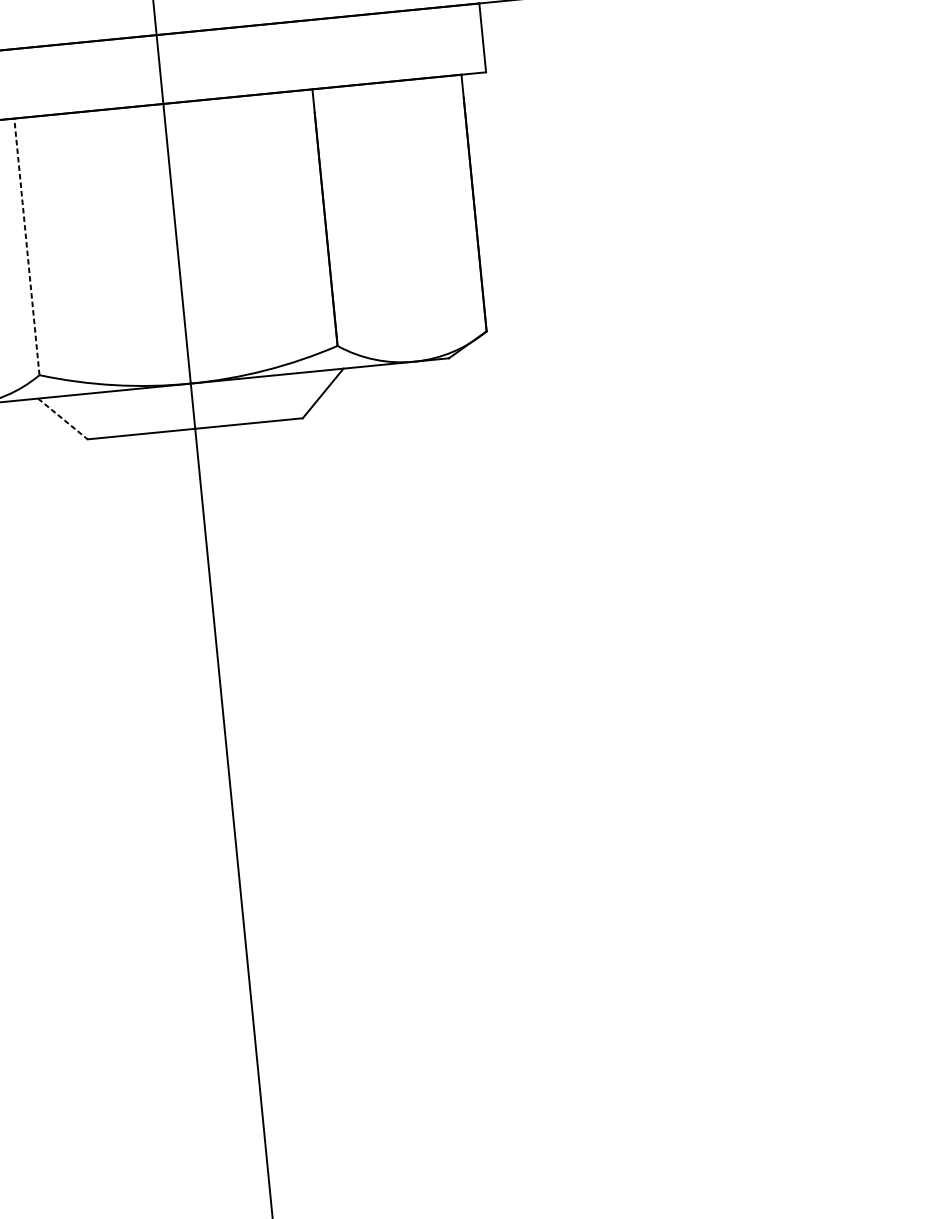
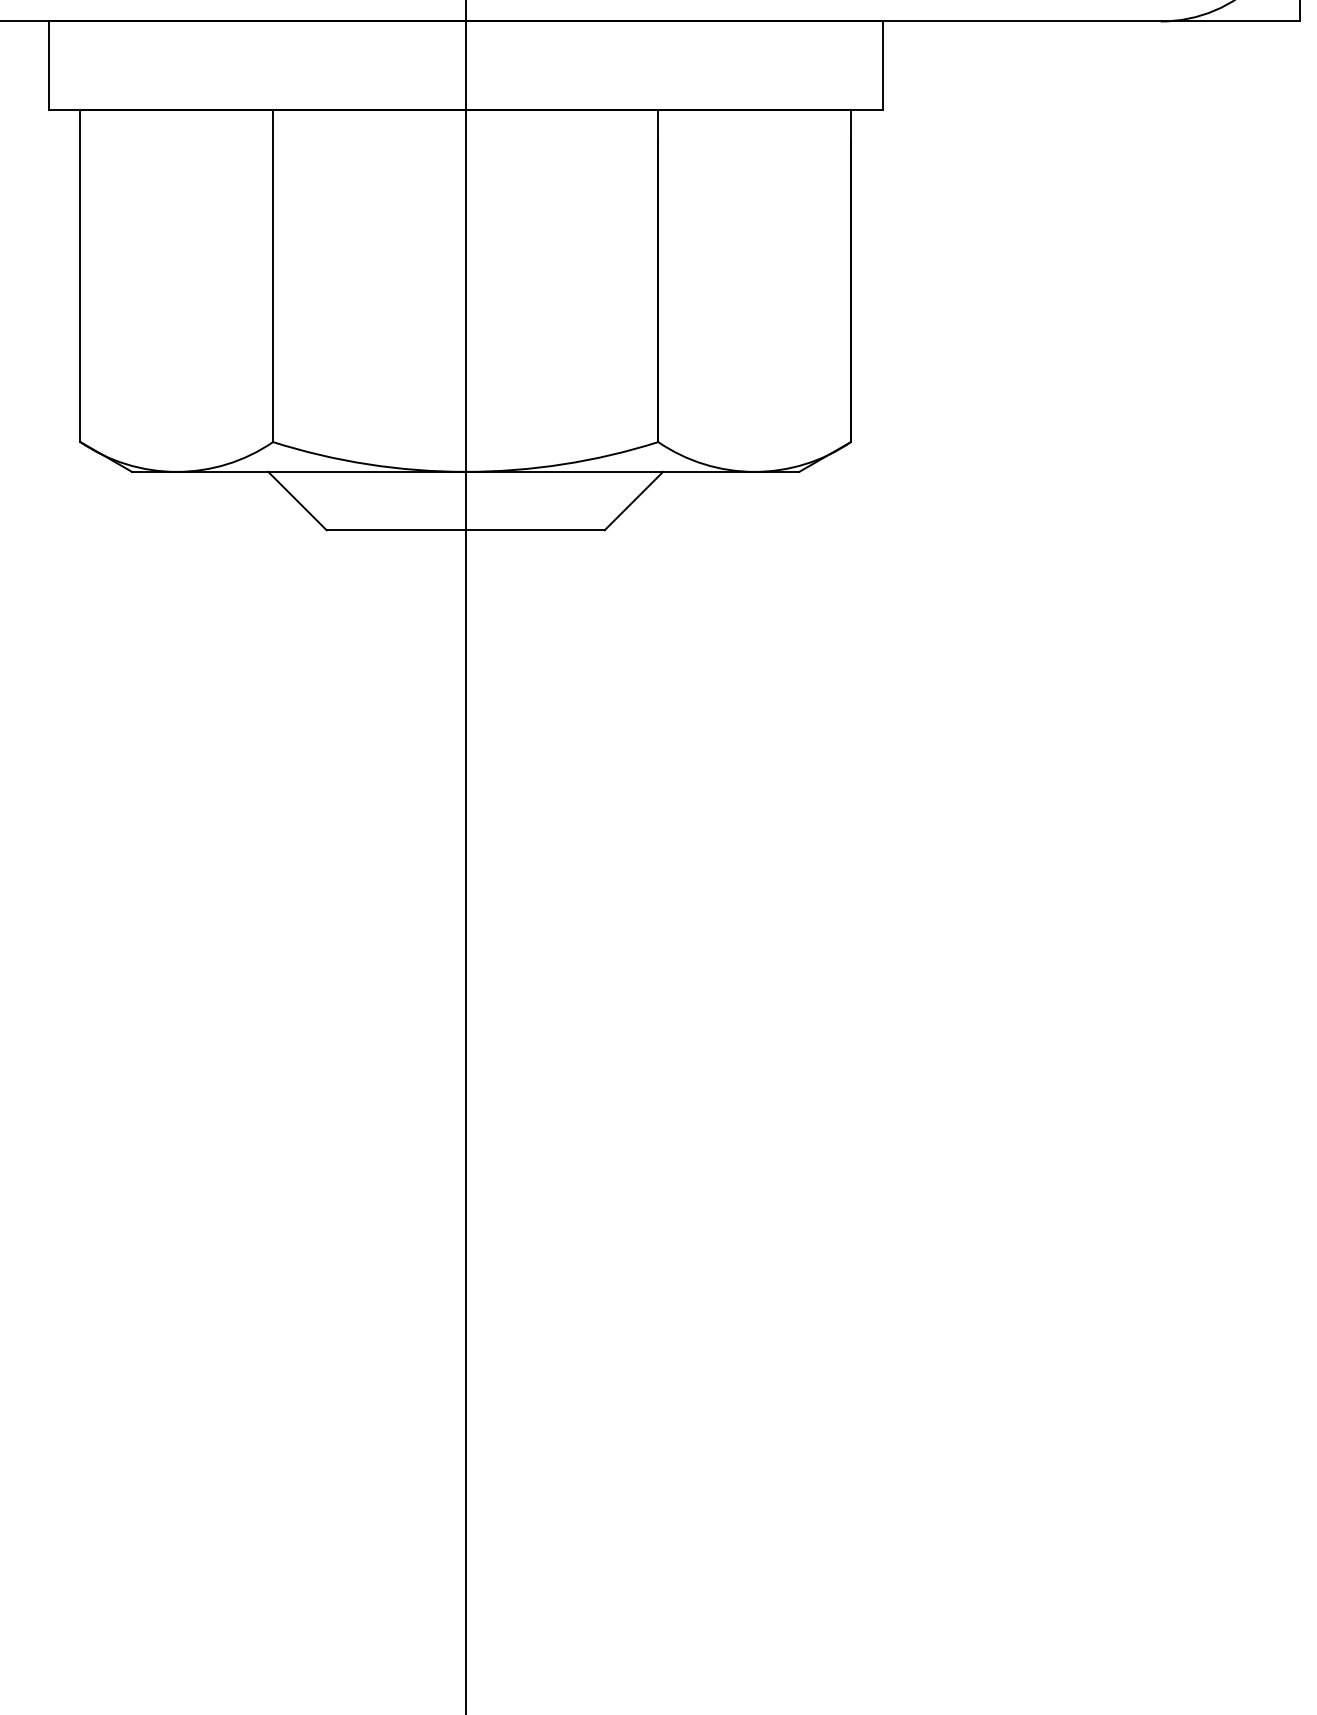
line: (27, 247) -> (273, 276), dashed -> solid
line: (62, 419) -> (297, 501), dashed -> solid

